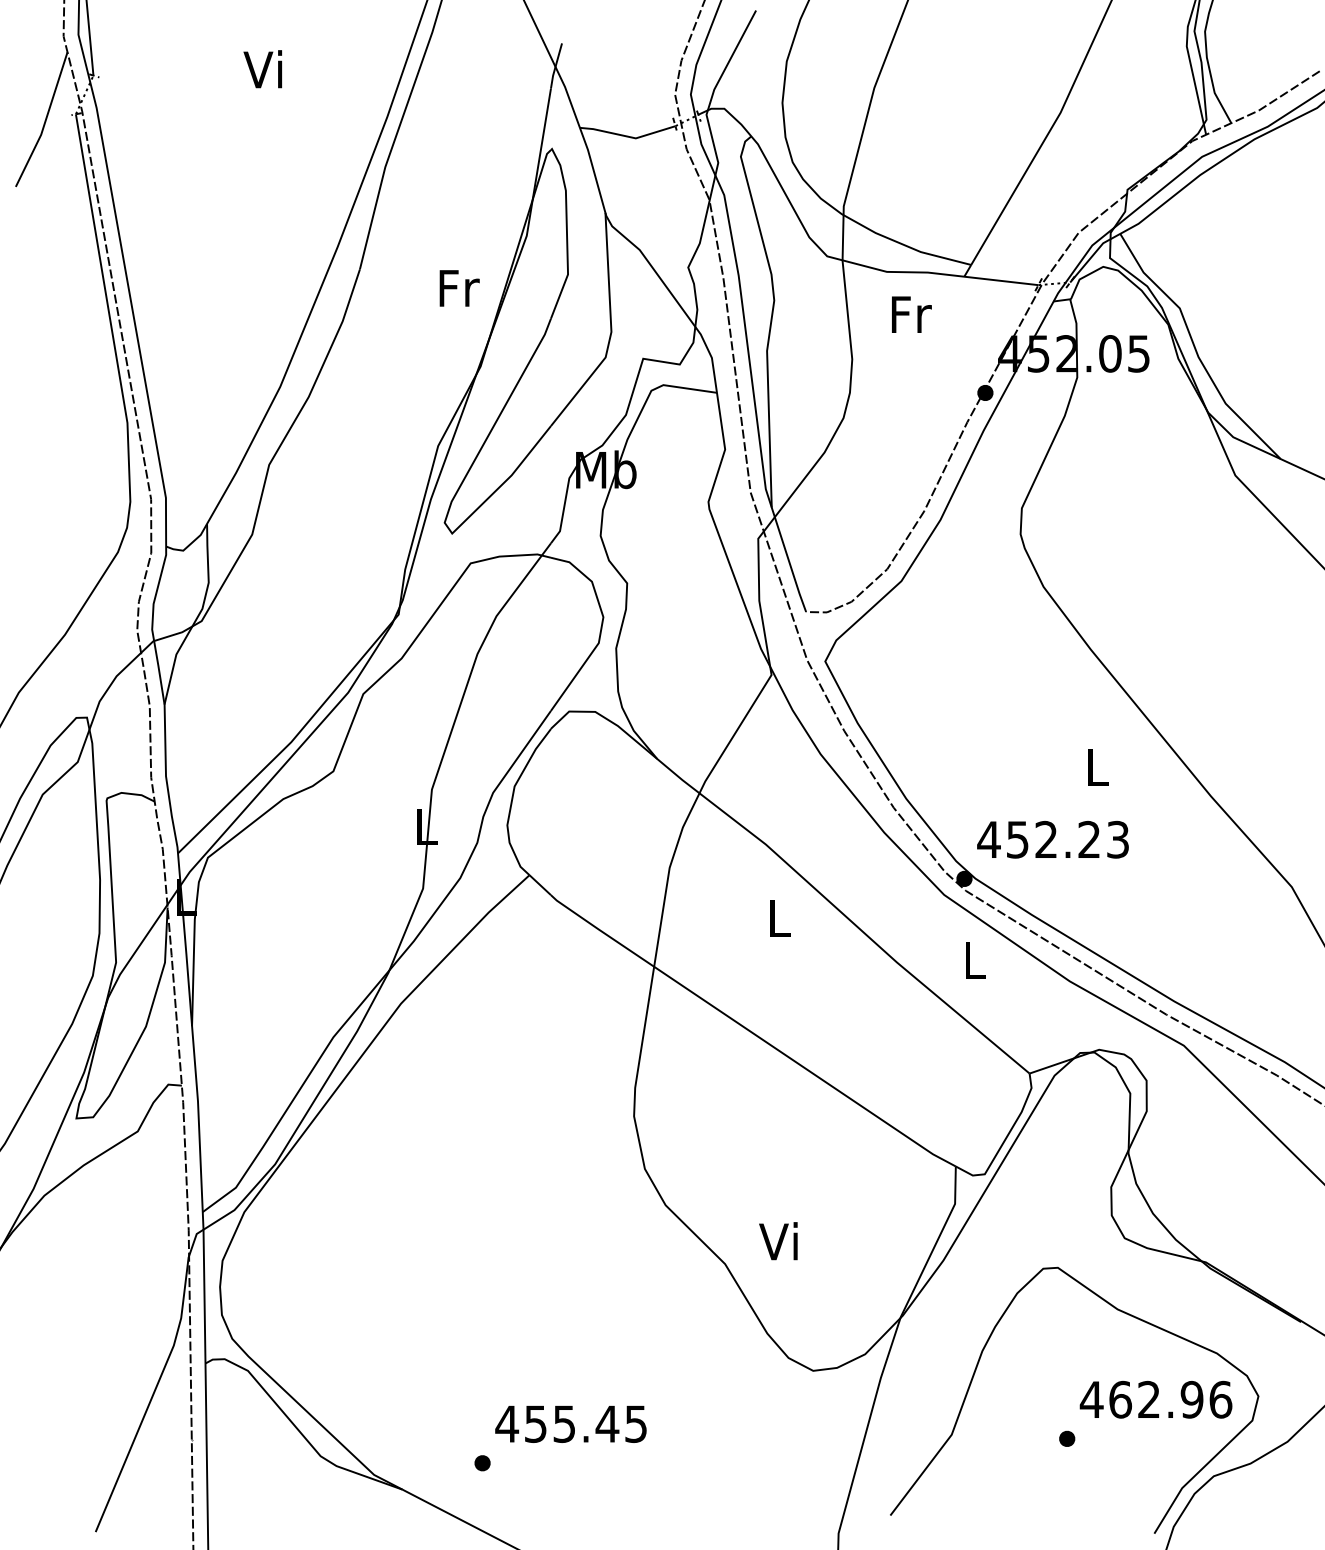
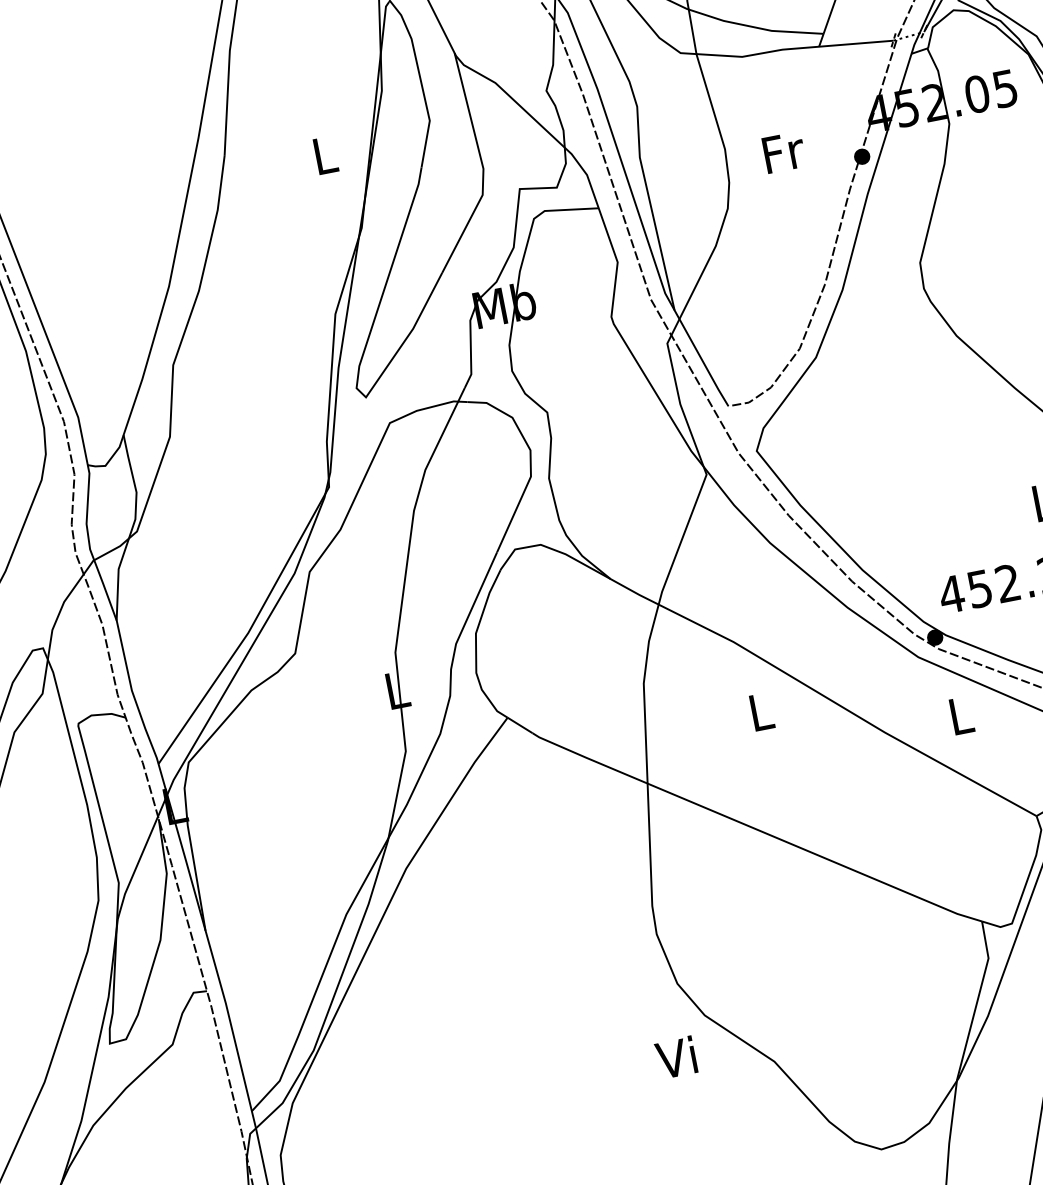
text: (459, 288) -> (325, 155), Fr -> L
text: (911, 314) -> (783, 152), moved
text: (778, 1241) -> (676, 1057), moved

